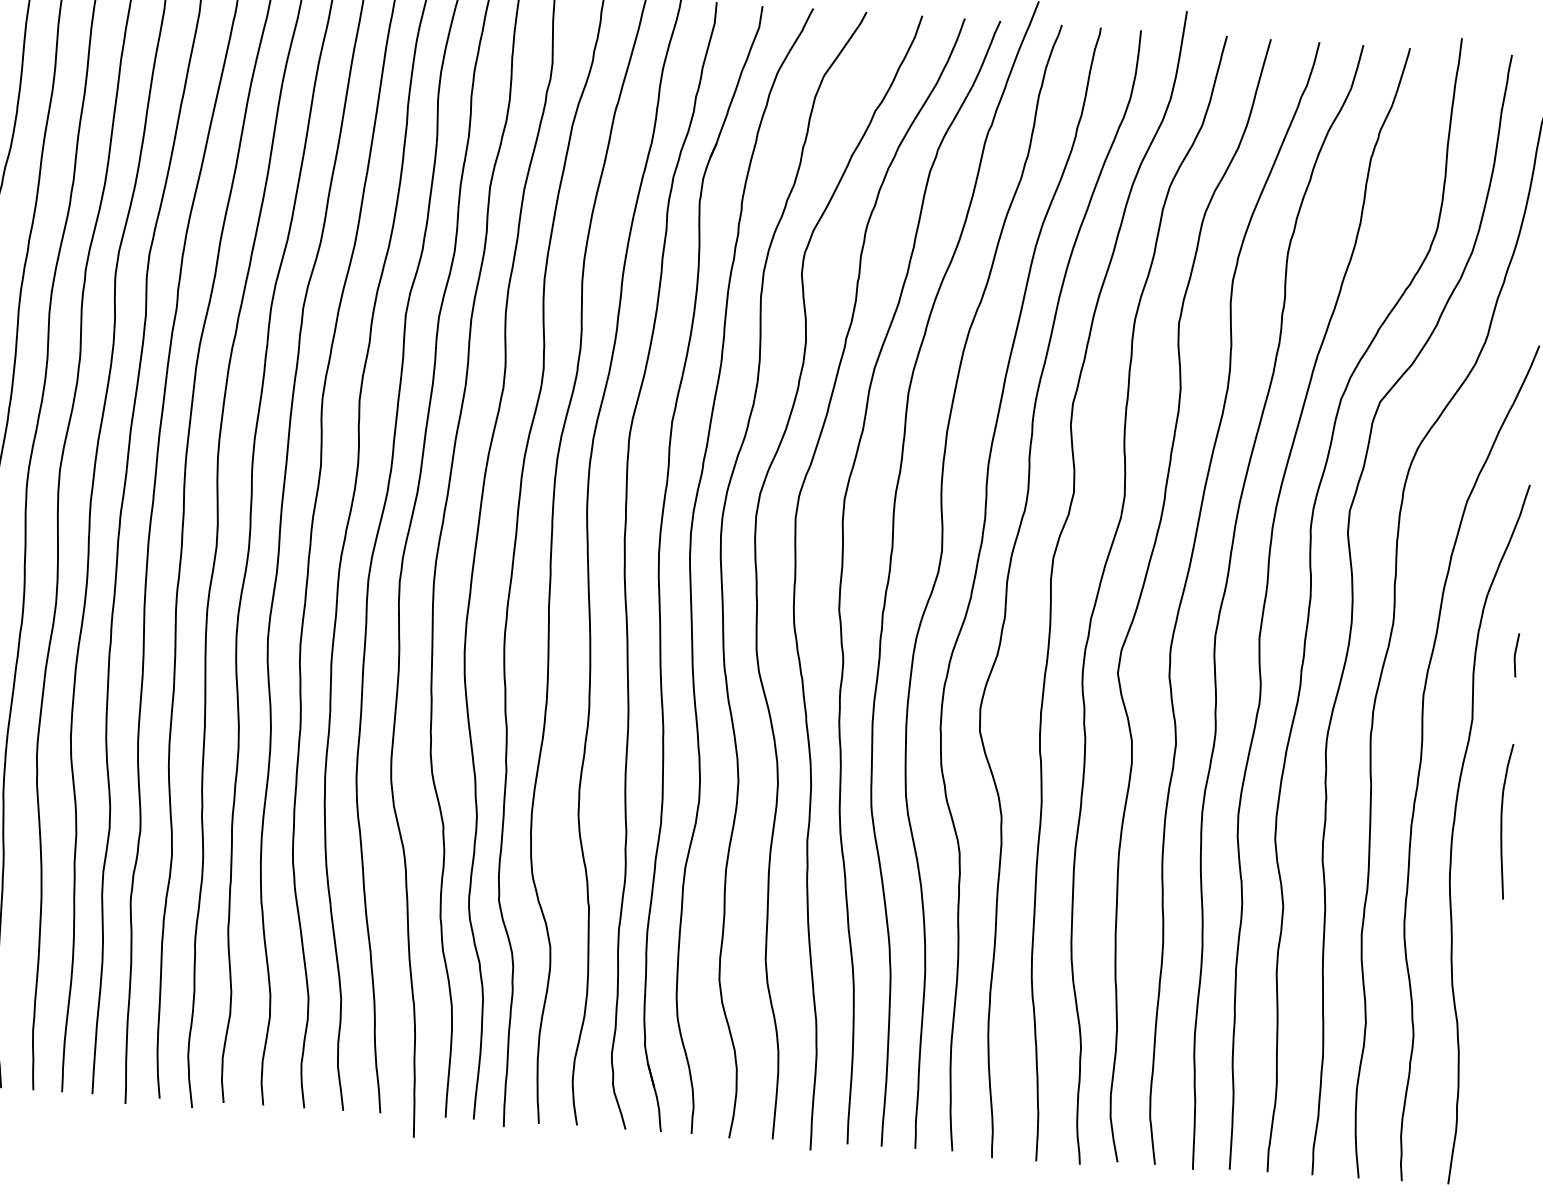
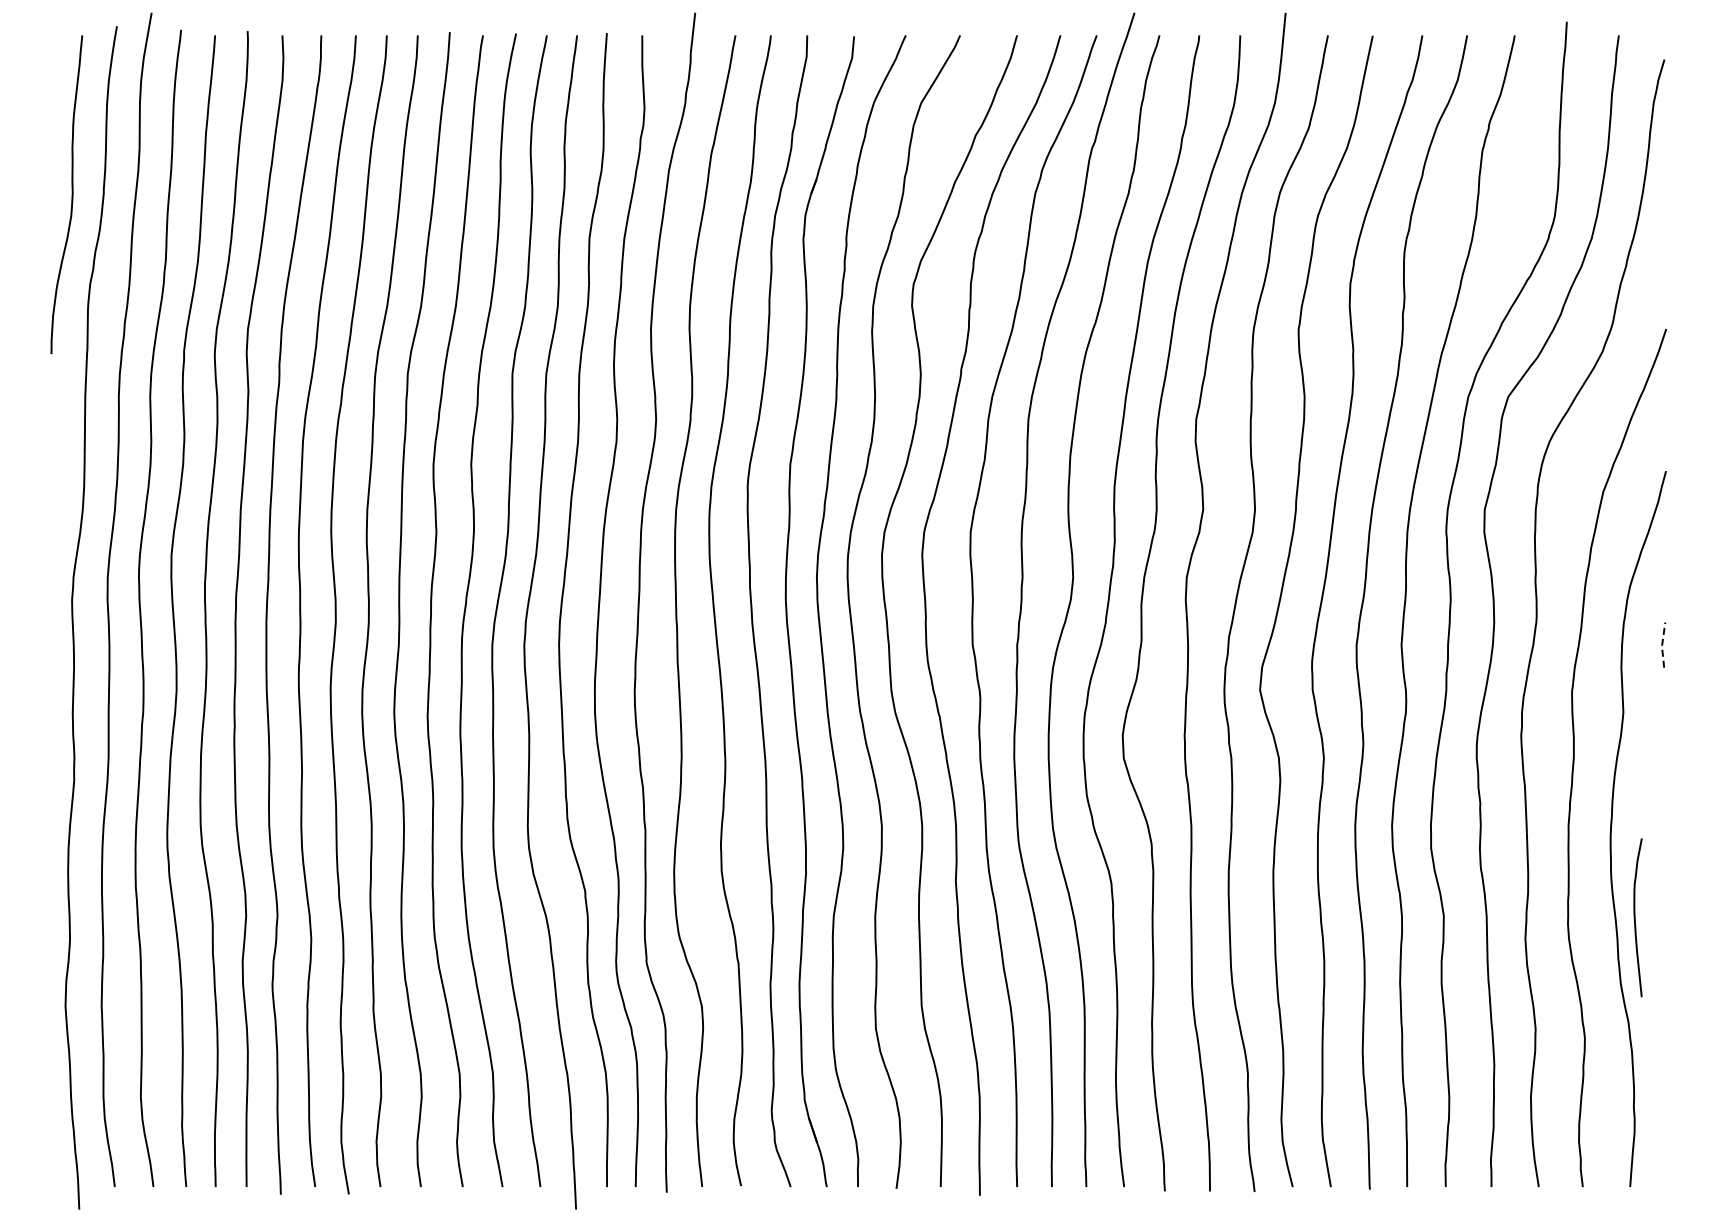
line: (1515, 655) -> (1662, 645), solid -> dashed
curve: (1502, 821) -> (1635, 917), moved

